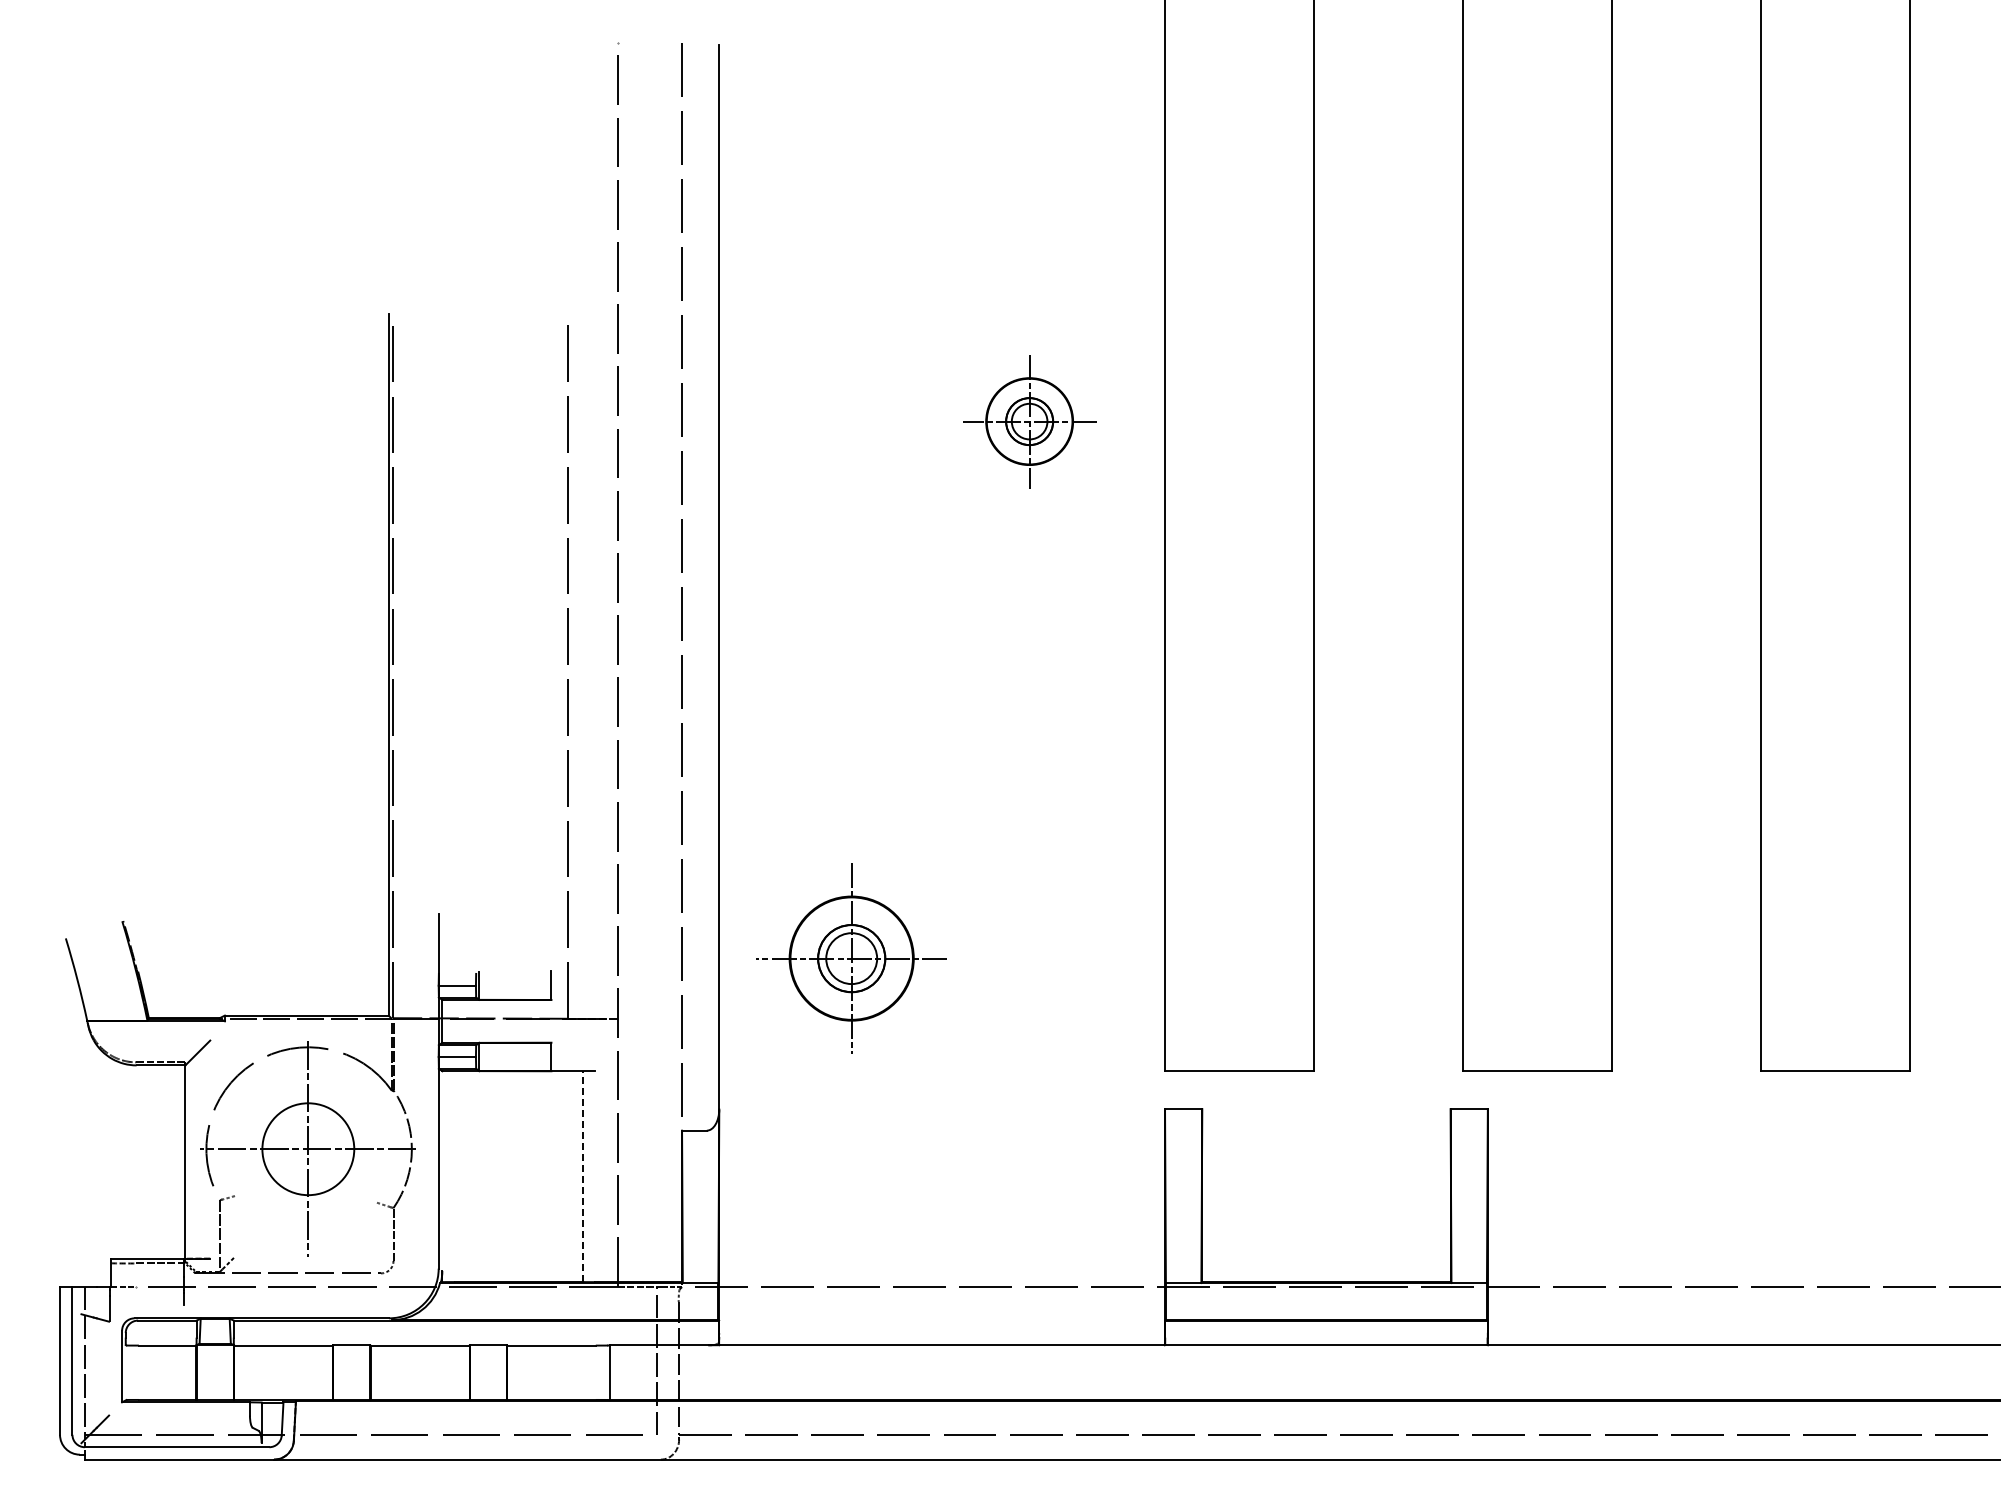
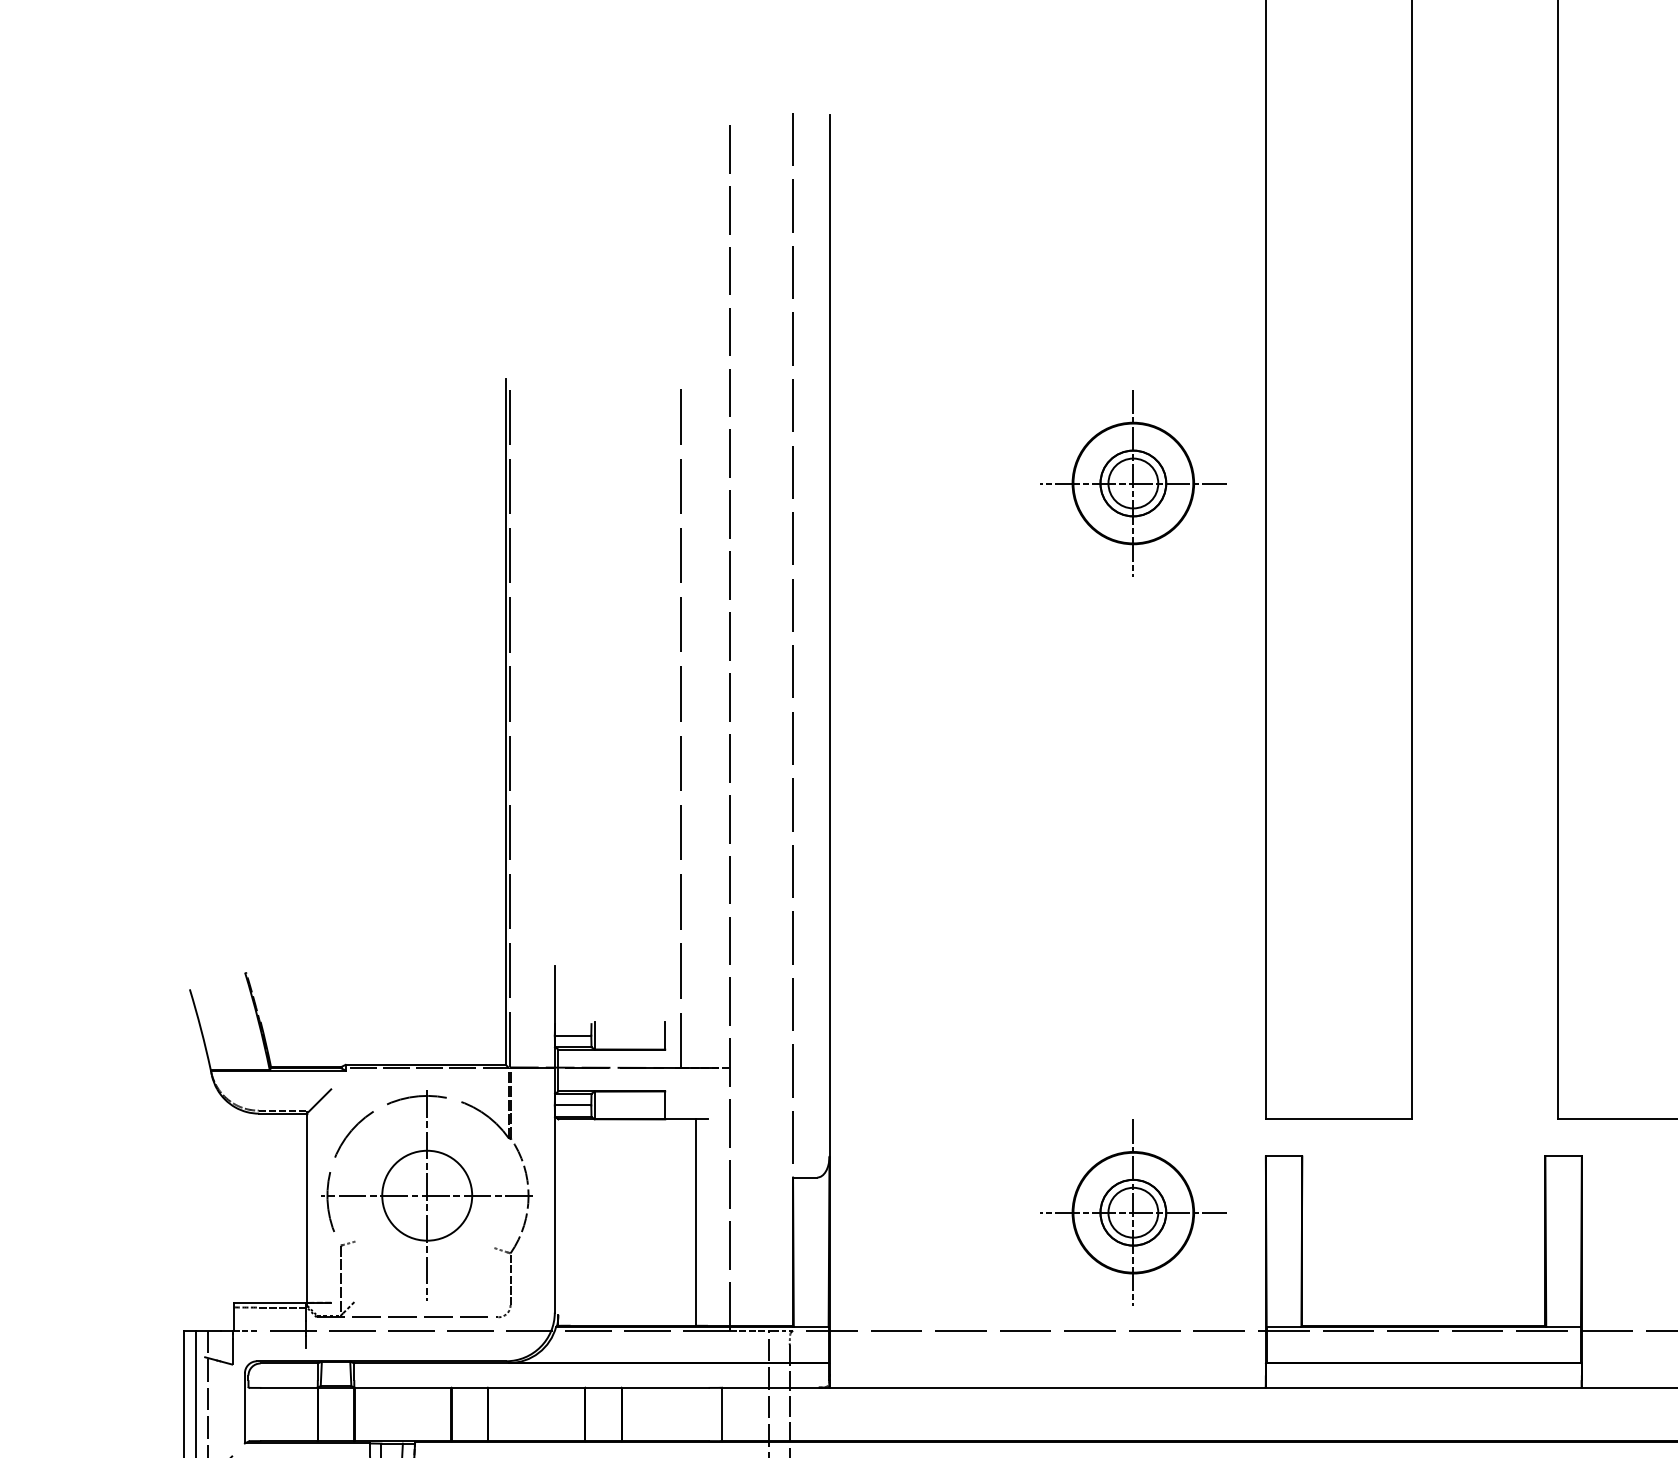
part: (1029, 421) -> (1133, 483), size x1.43
part: (851, 958) -> (1133, 1212), moved
line: (582, 1176) -> (695, 1222), dashed -> solid

